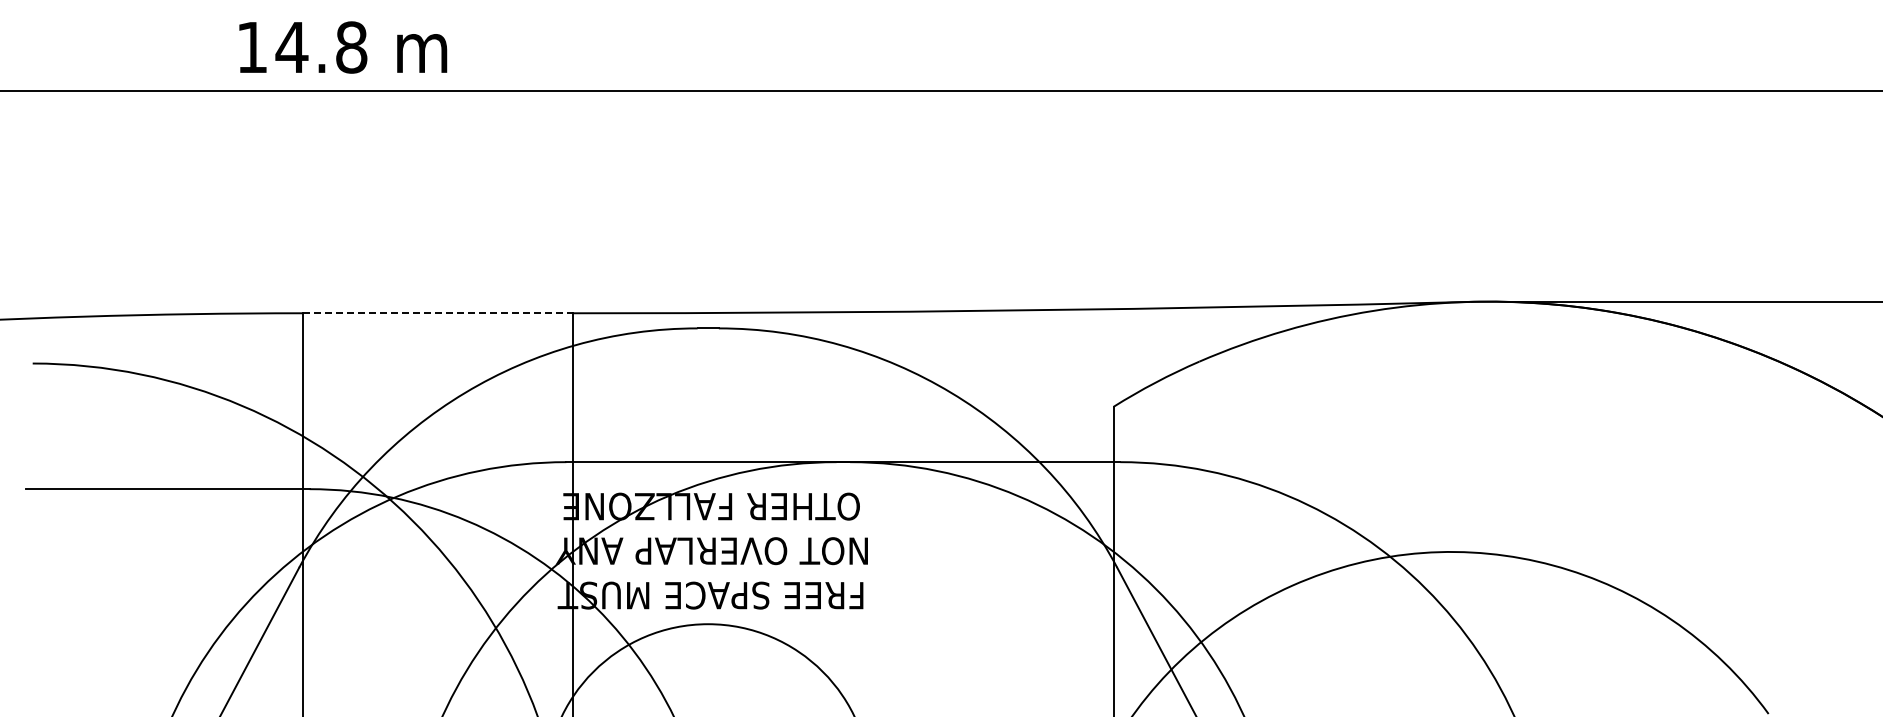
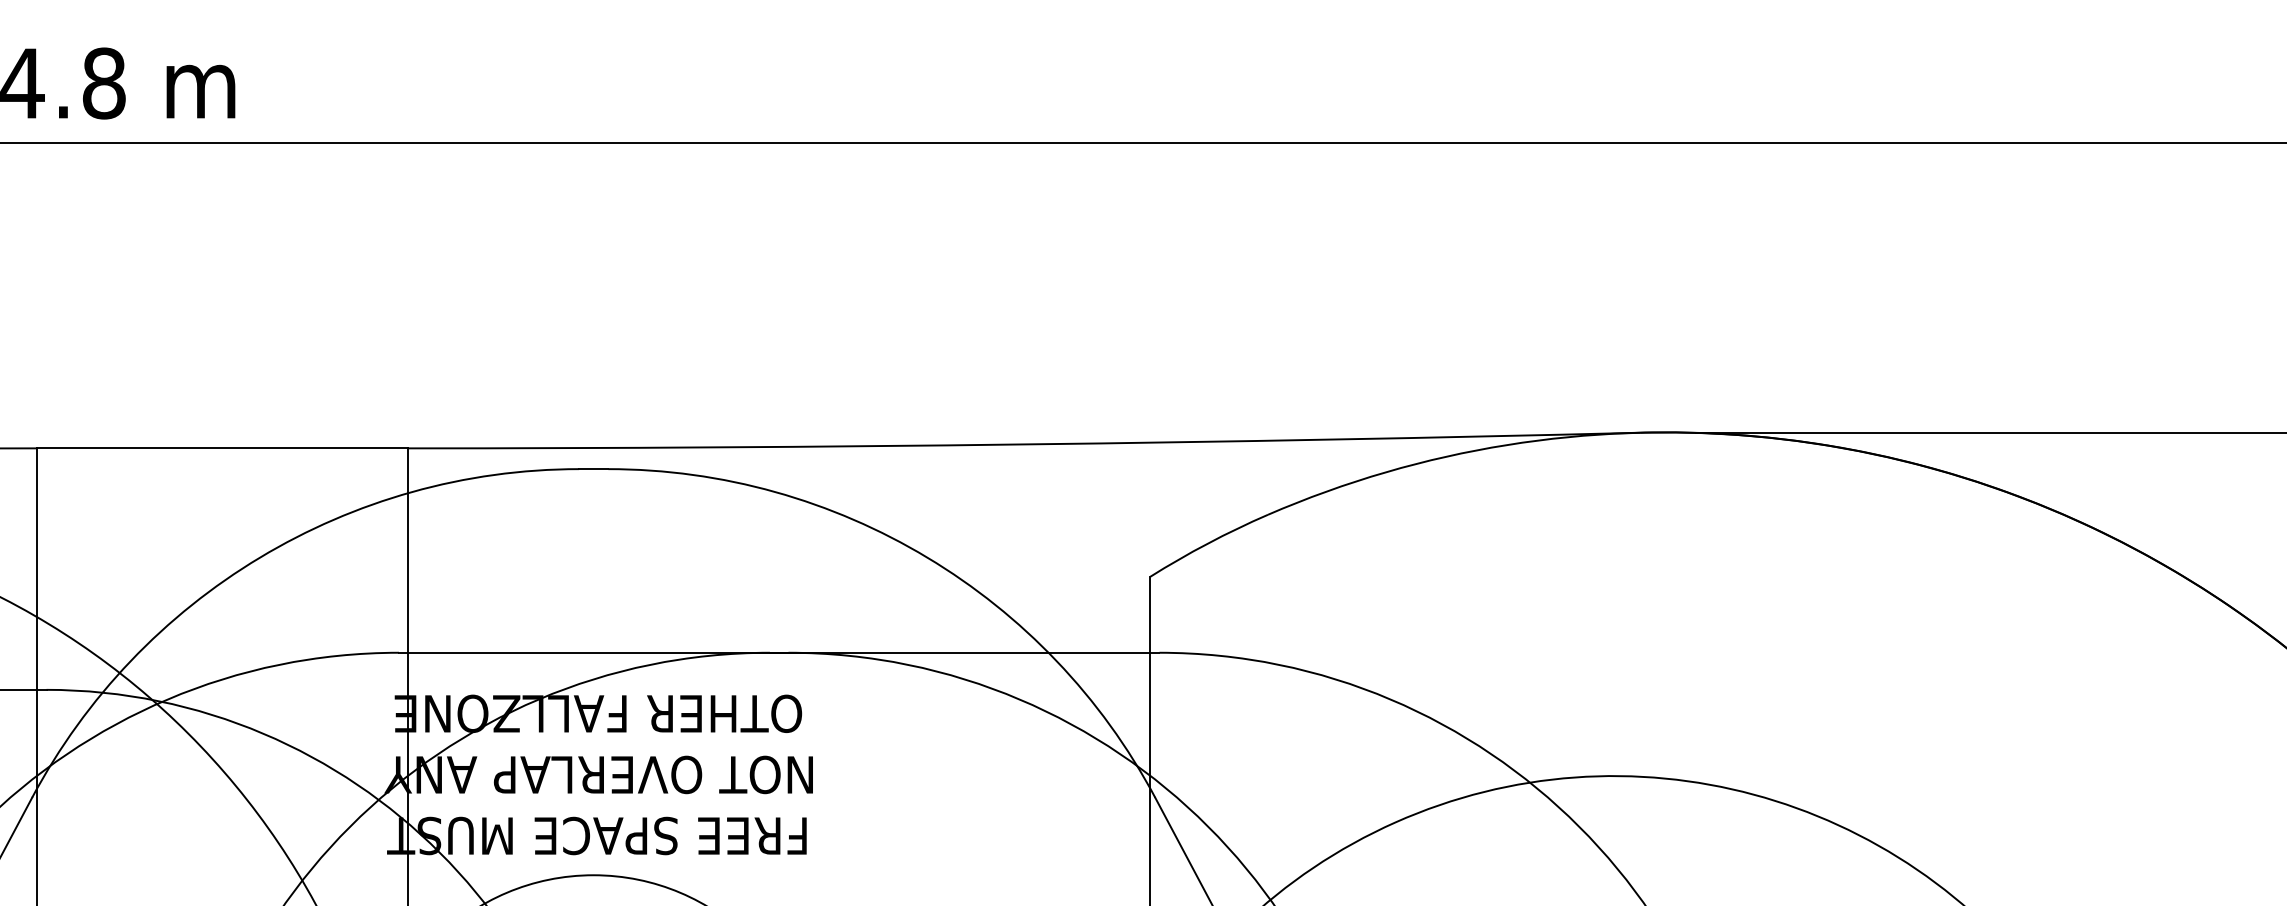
line: (438, 313) -> (223, 448), dashed -> solid

